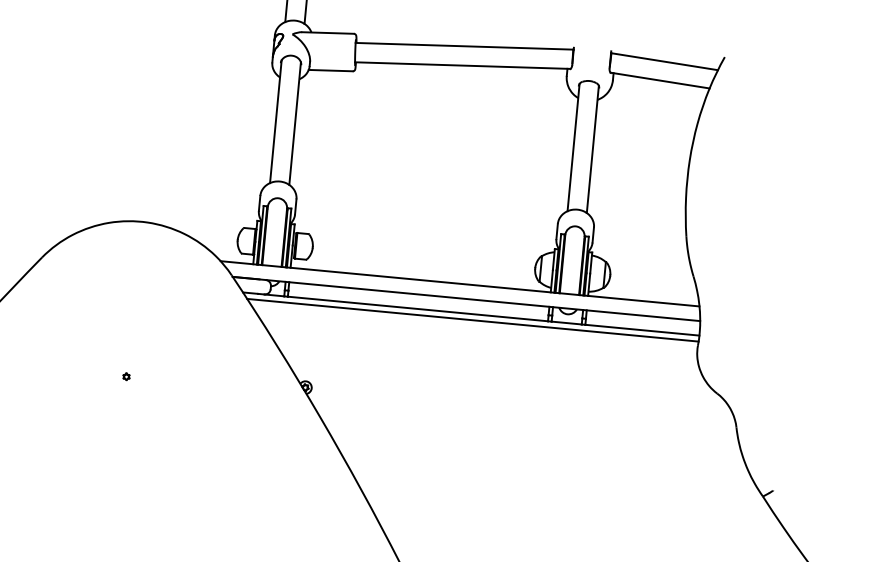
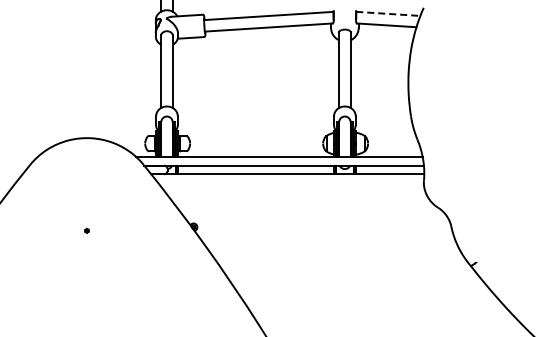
line: (665, 61) -> (388, 13), solid -> dashed
line: (473, 319) -> (289, 177), removed

